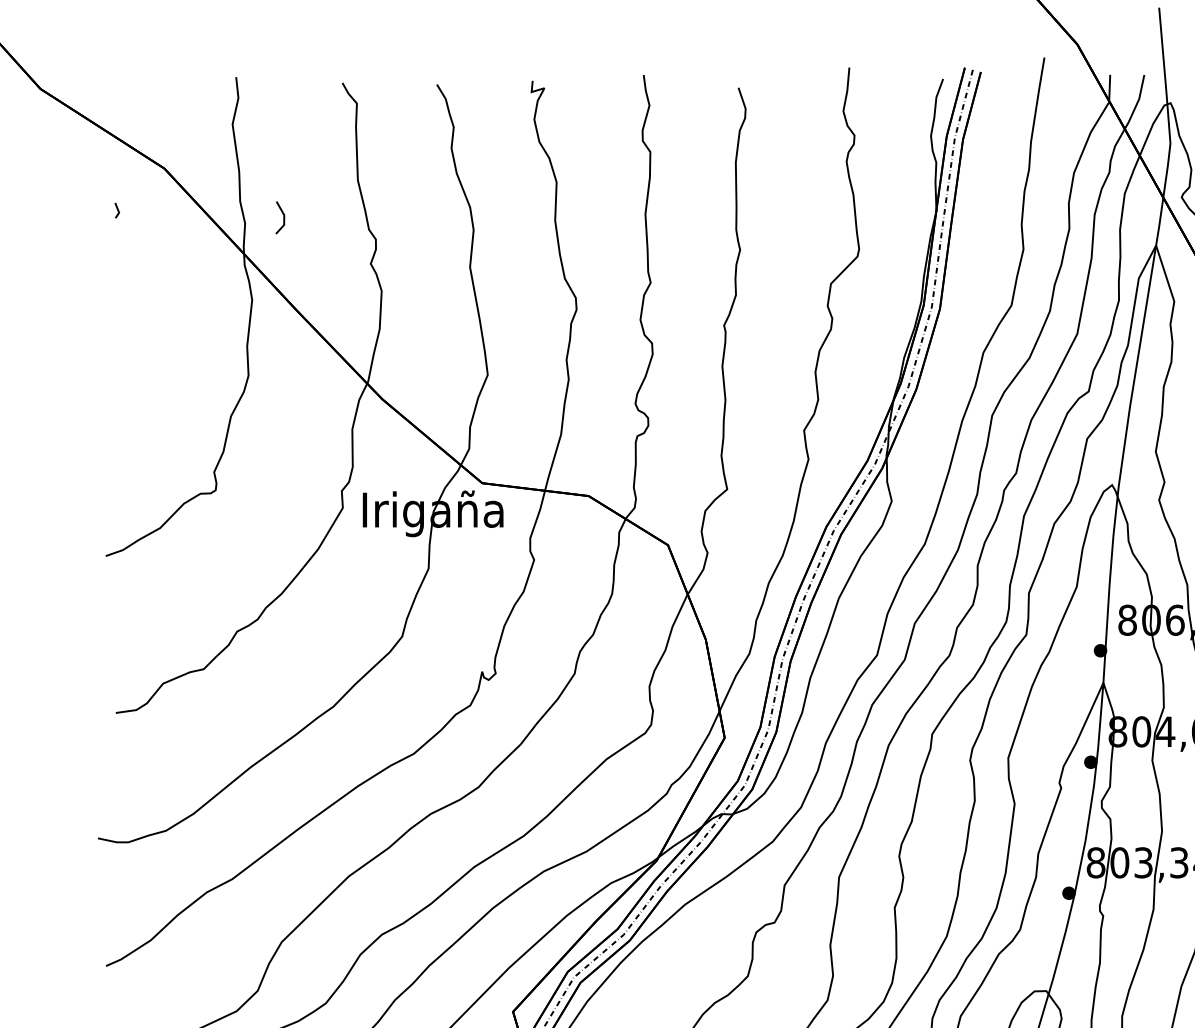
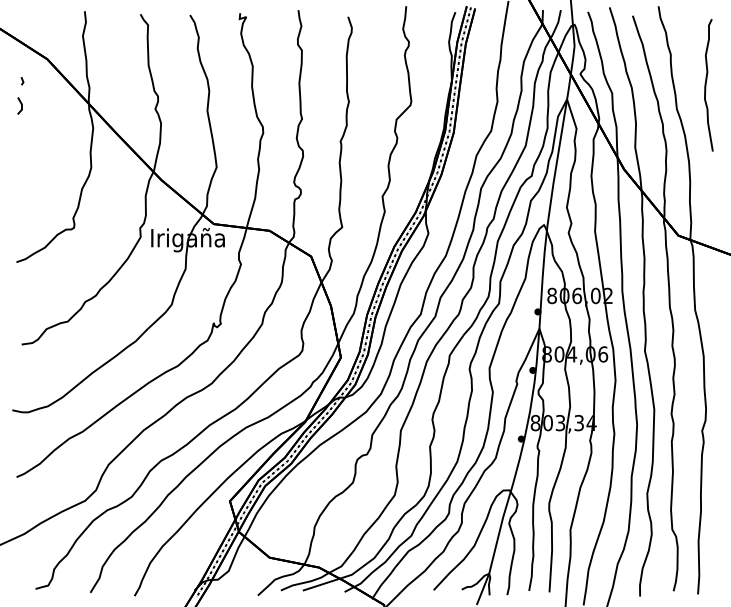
line: (281, 215) -> (20, 104), moved

